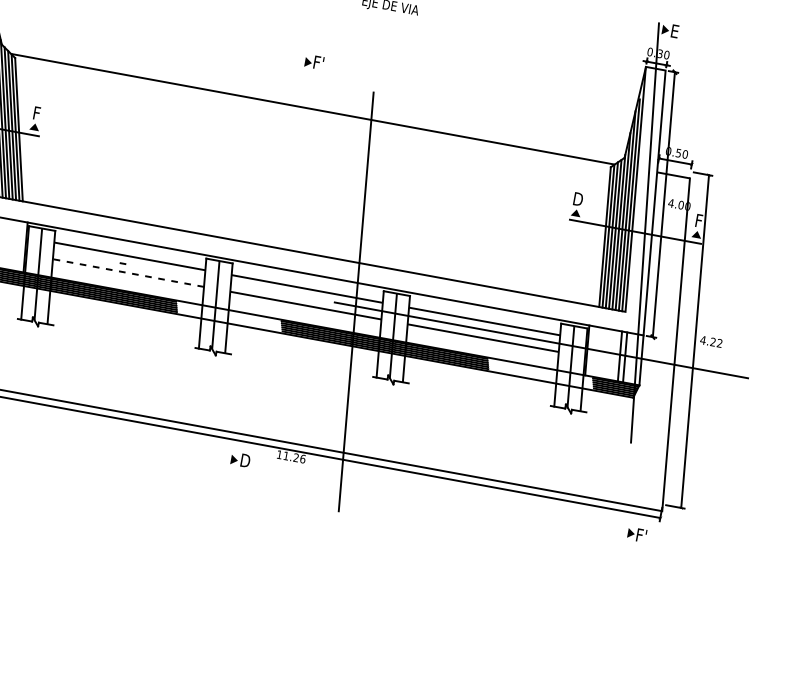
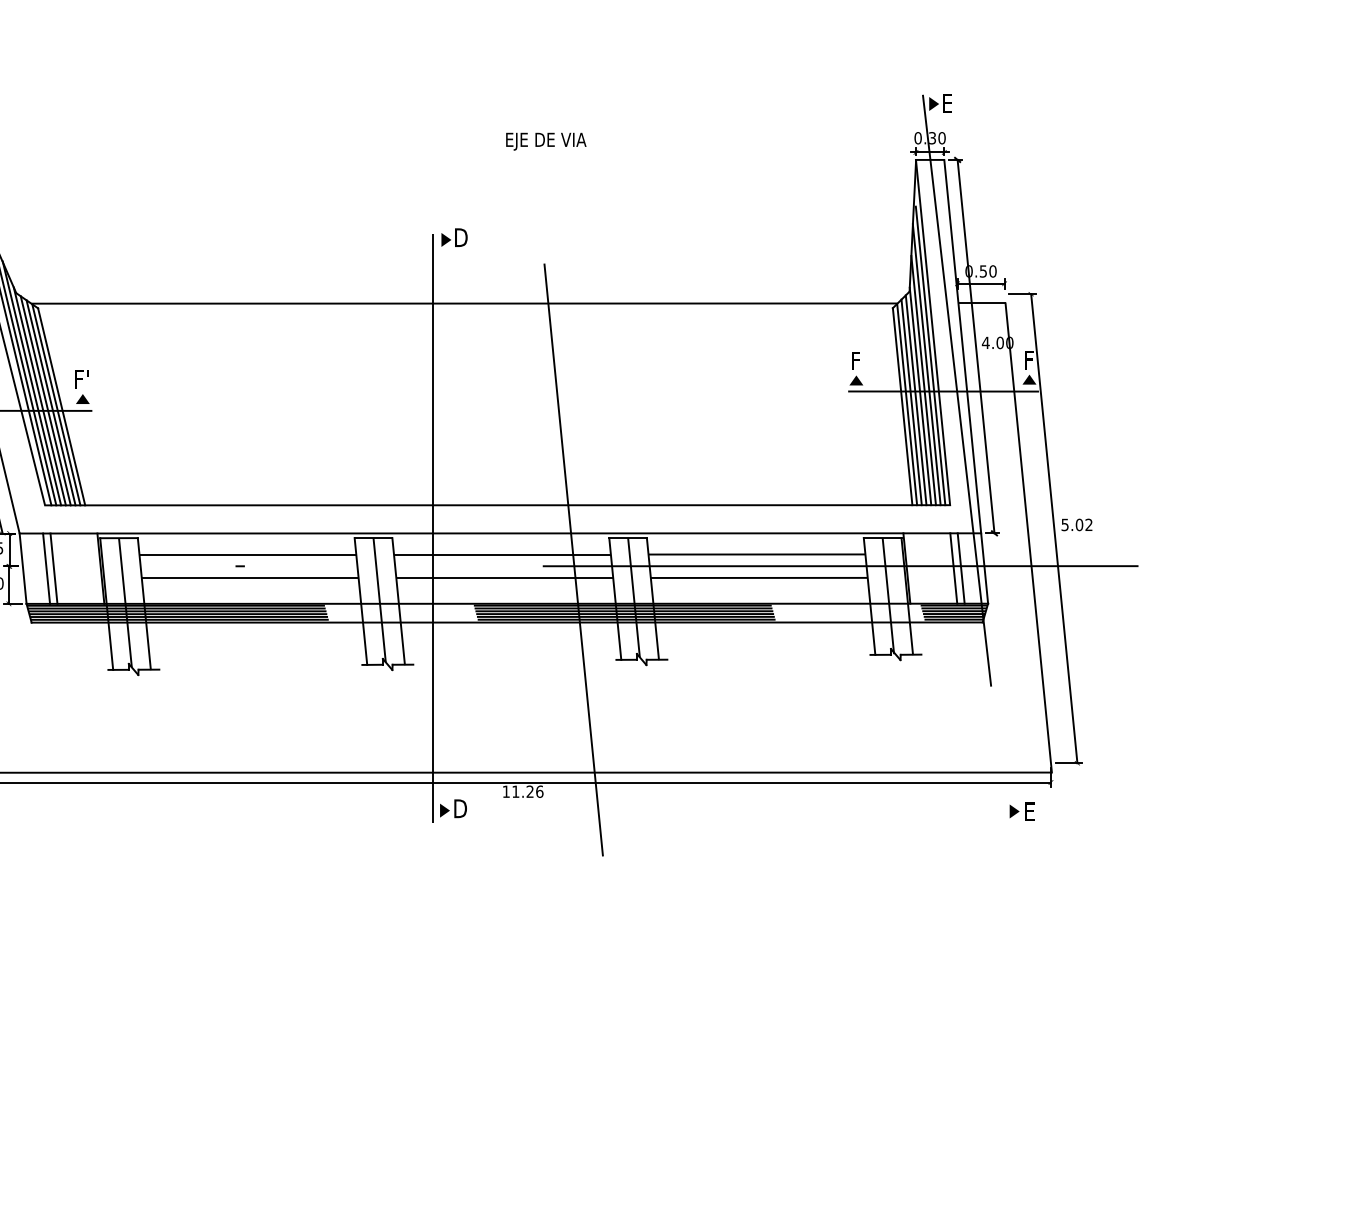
text: (318, 62) -> (460, 237), F' -> D
text: (36, 113) -> (81, 379), F -> F'
text: (578, 198) -> (855, 360), D -> F
line: (262, 262) -> (433, 528), added
line: (128, 272) -> (249, 577), dashed -> solid
text: (708, 340) -> (1072, 524), 4.22 -> 5.02
text: (641, 535) -> (1029, 811), F' -> E

